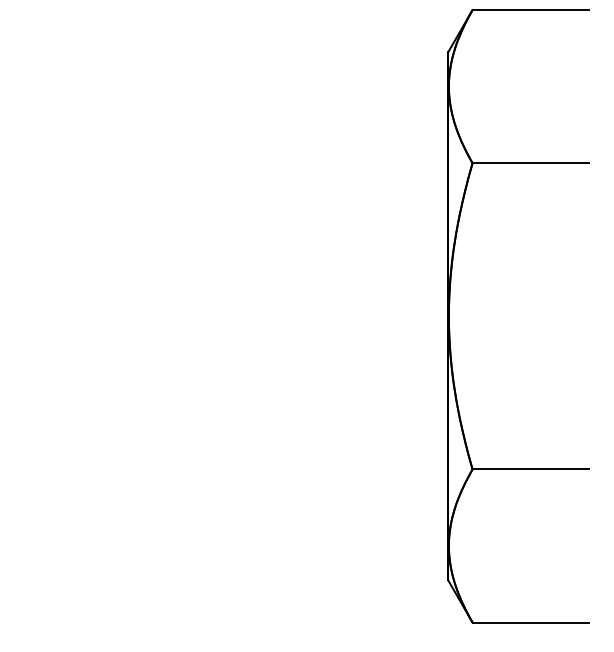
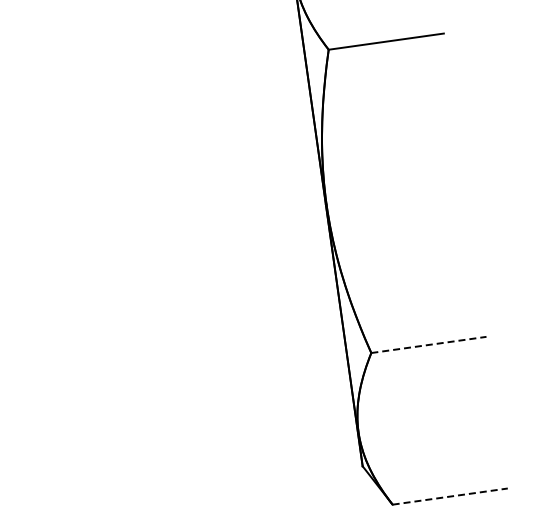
line: (531, 469) -> (429, 344), solid -> dashed
line: (531, 622) -> (450, 496), solid -> dashed

